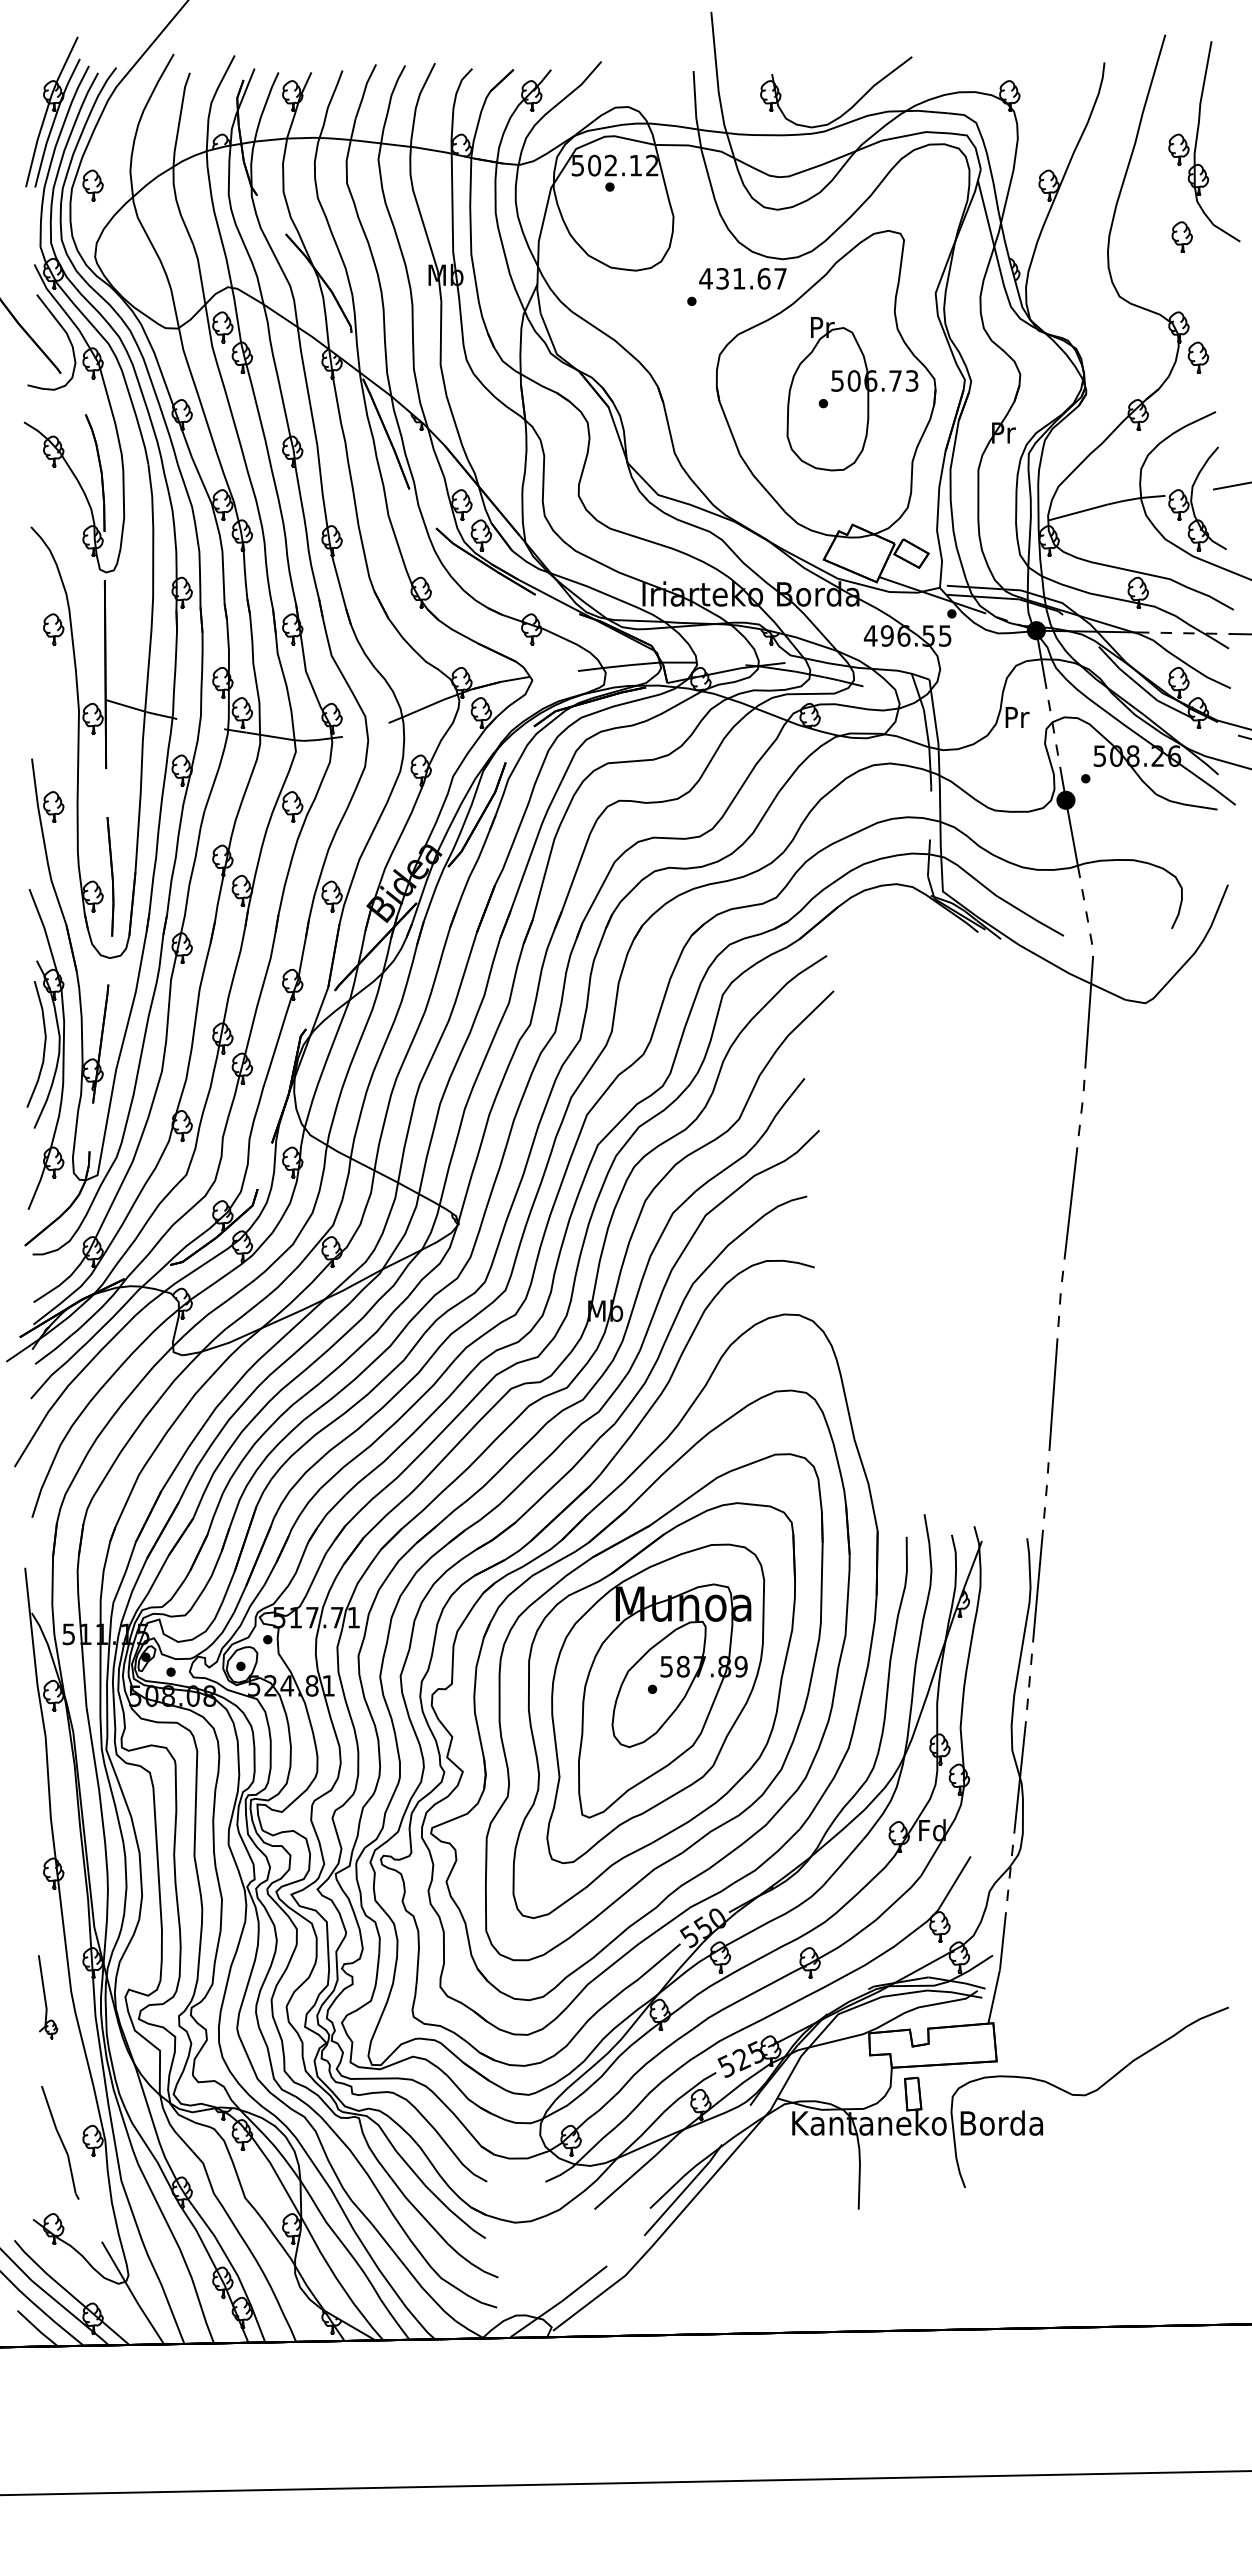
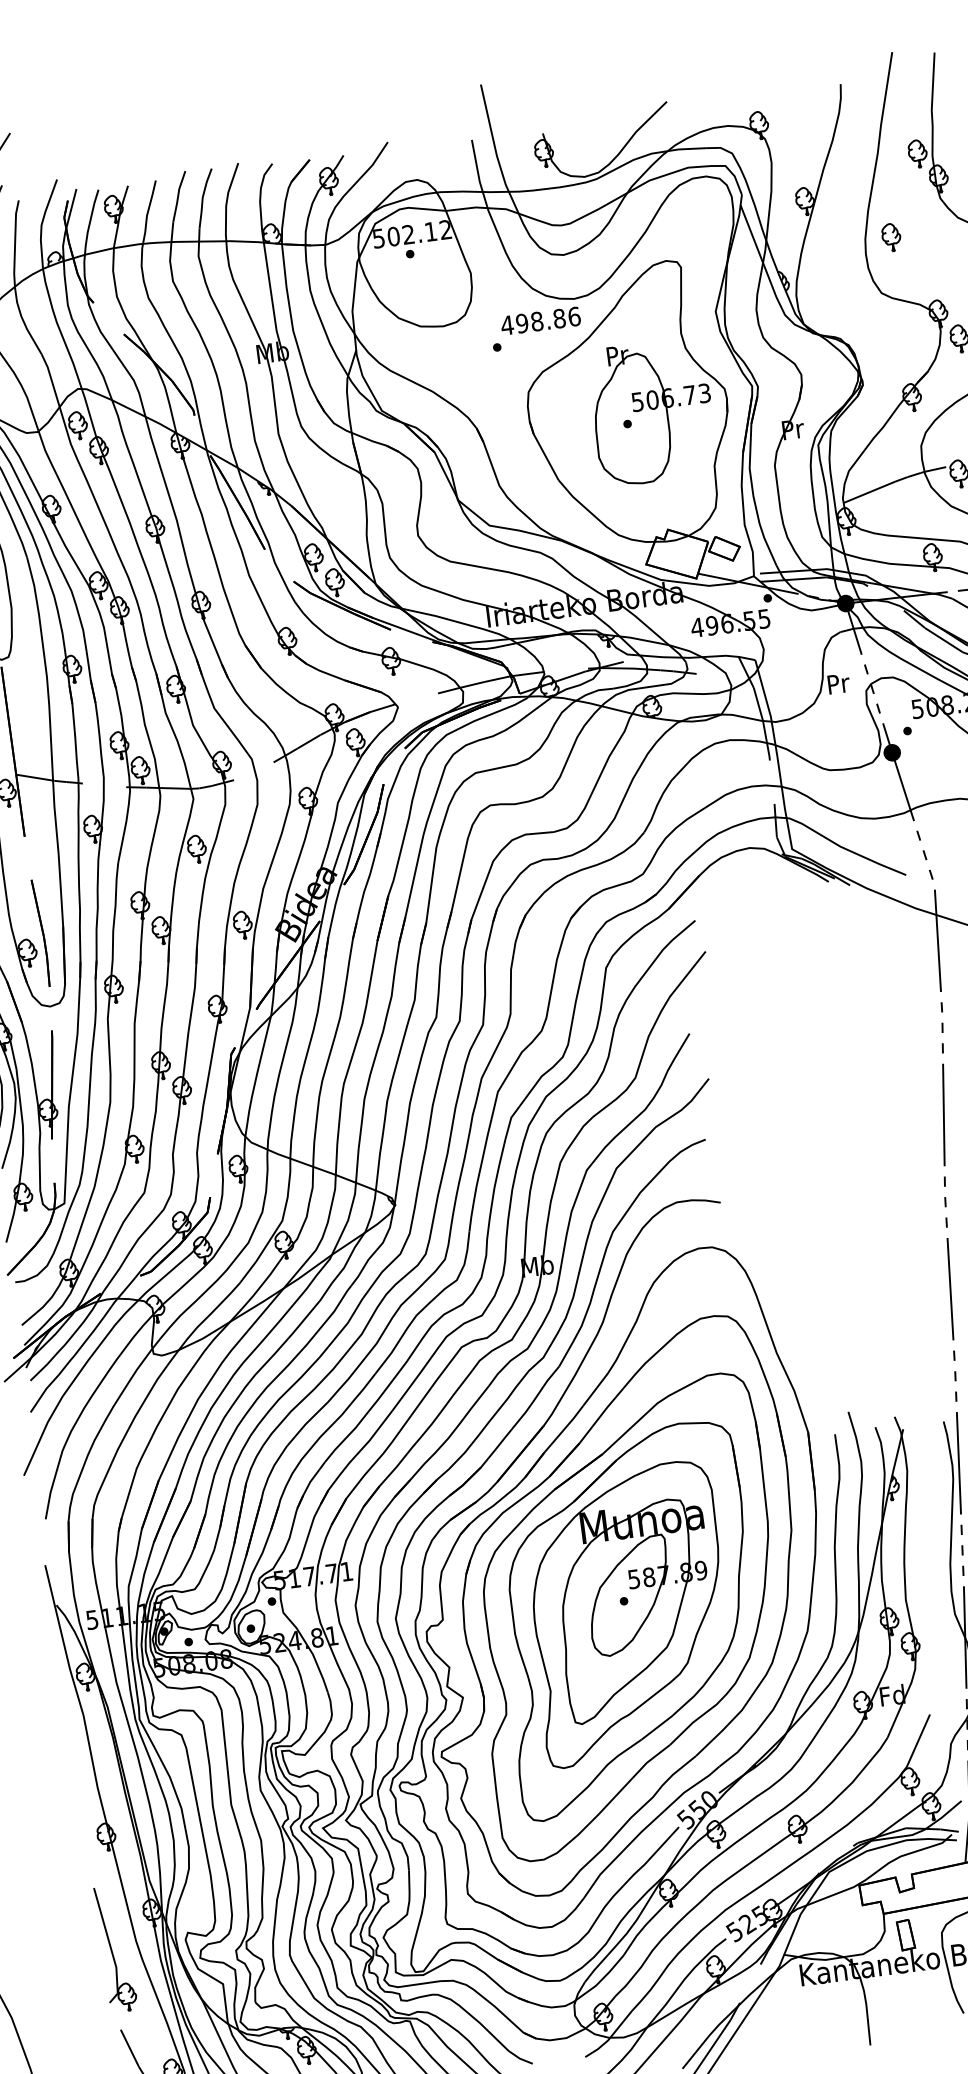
part: (1181, 236) -> (890, 236), moved
text: (751, 278) -> (548, 319), 431.67 -> 498.86
part: (47, 1996) -> (115, 1948), size x1.67

